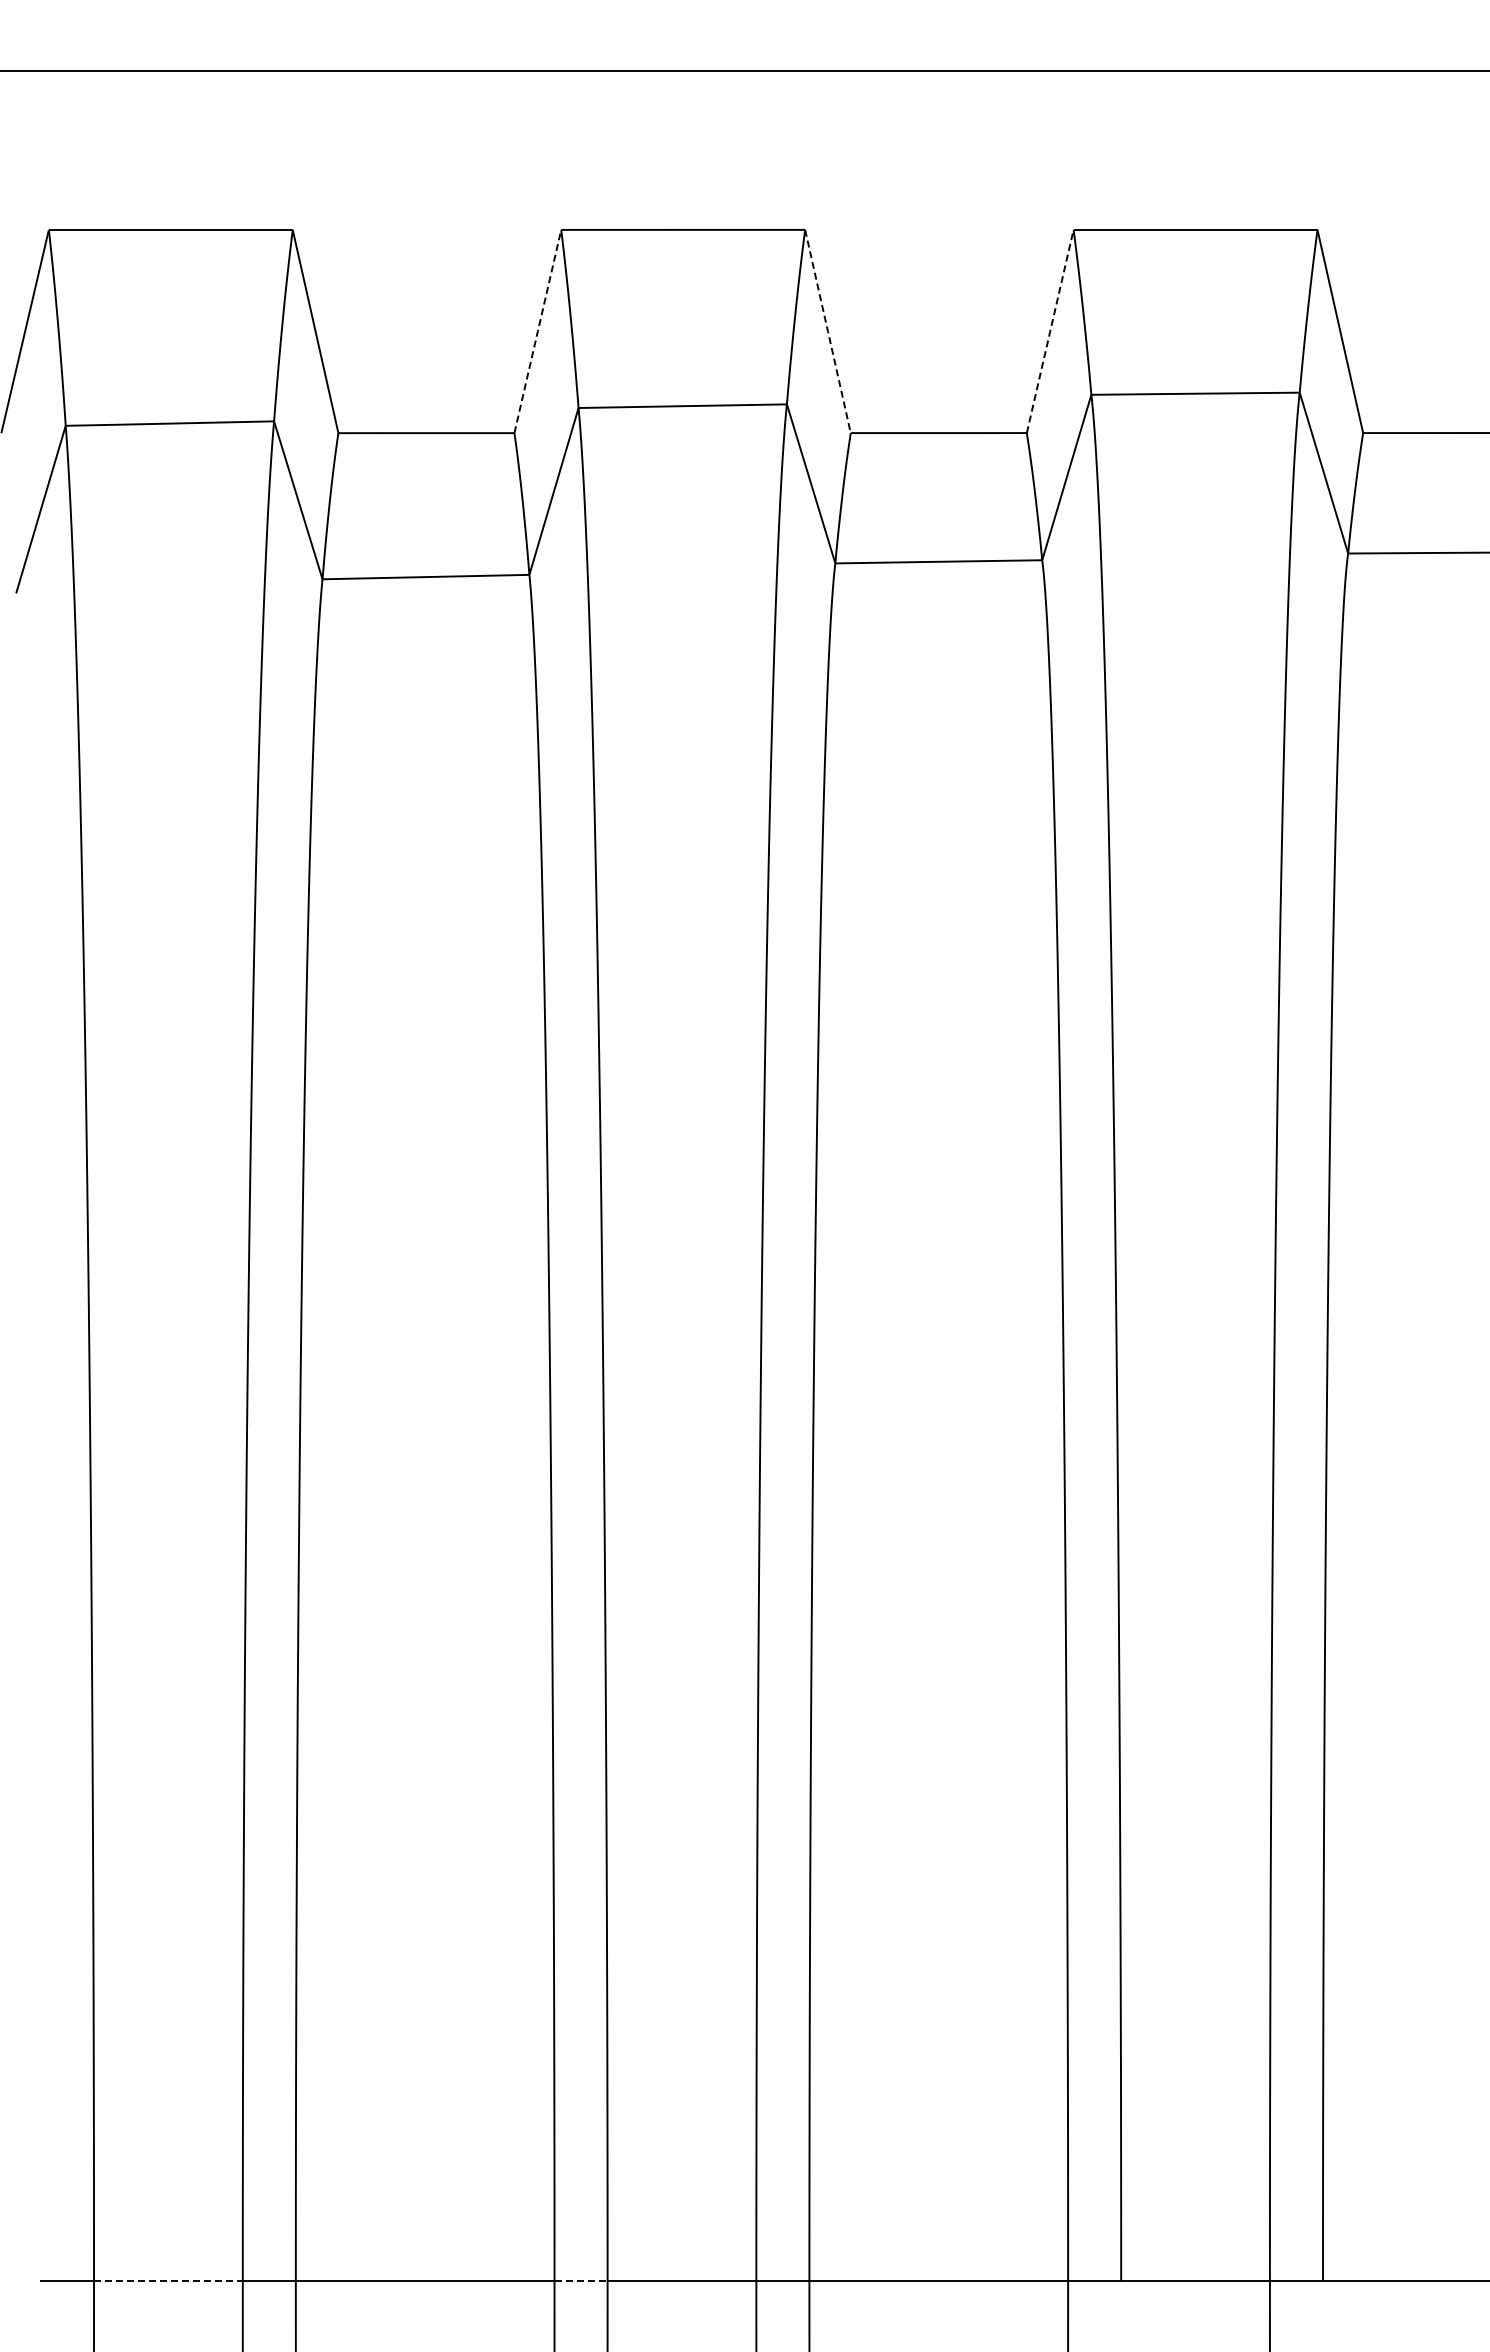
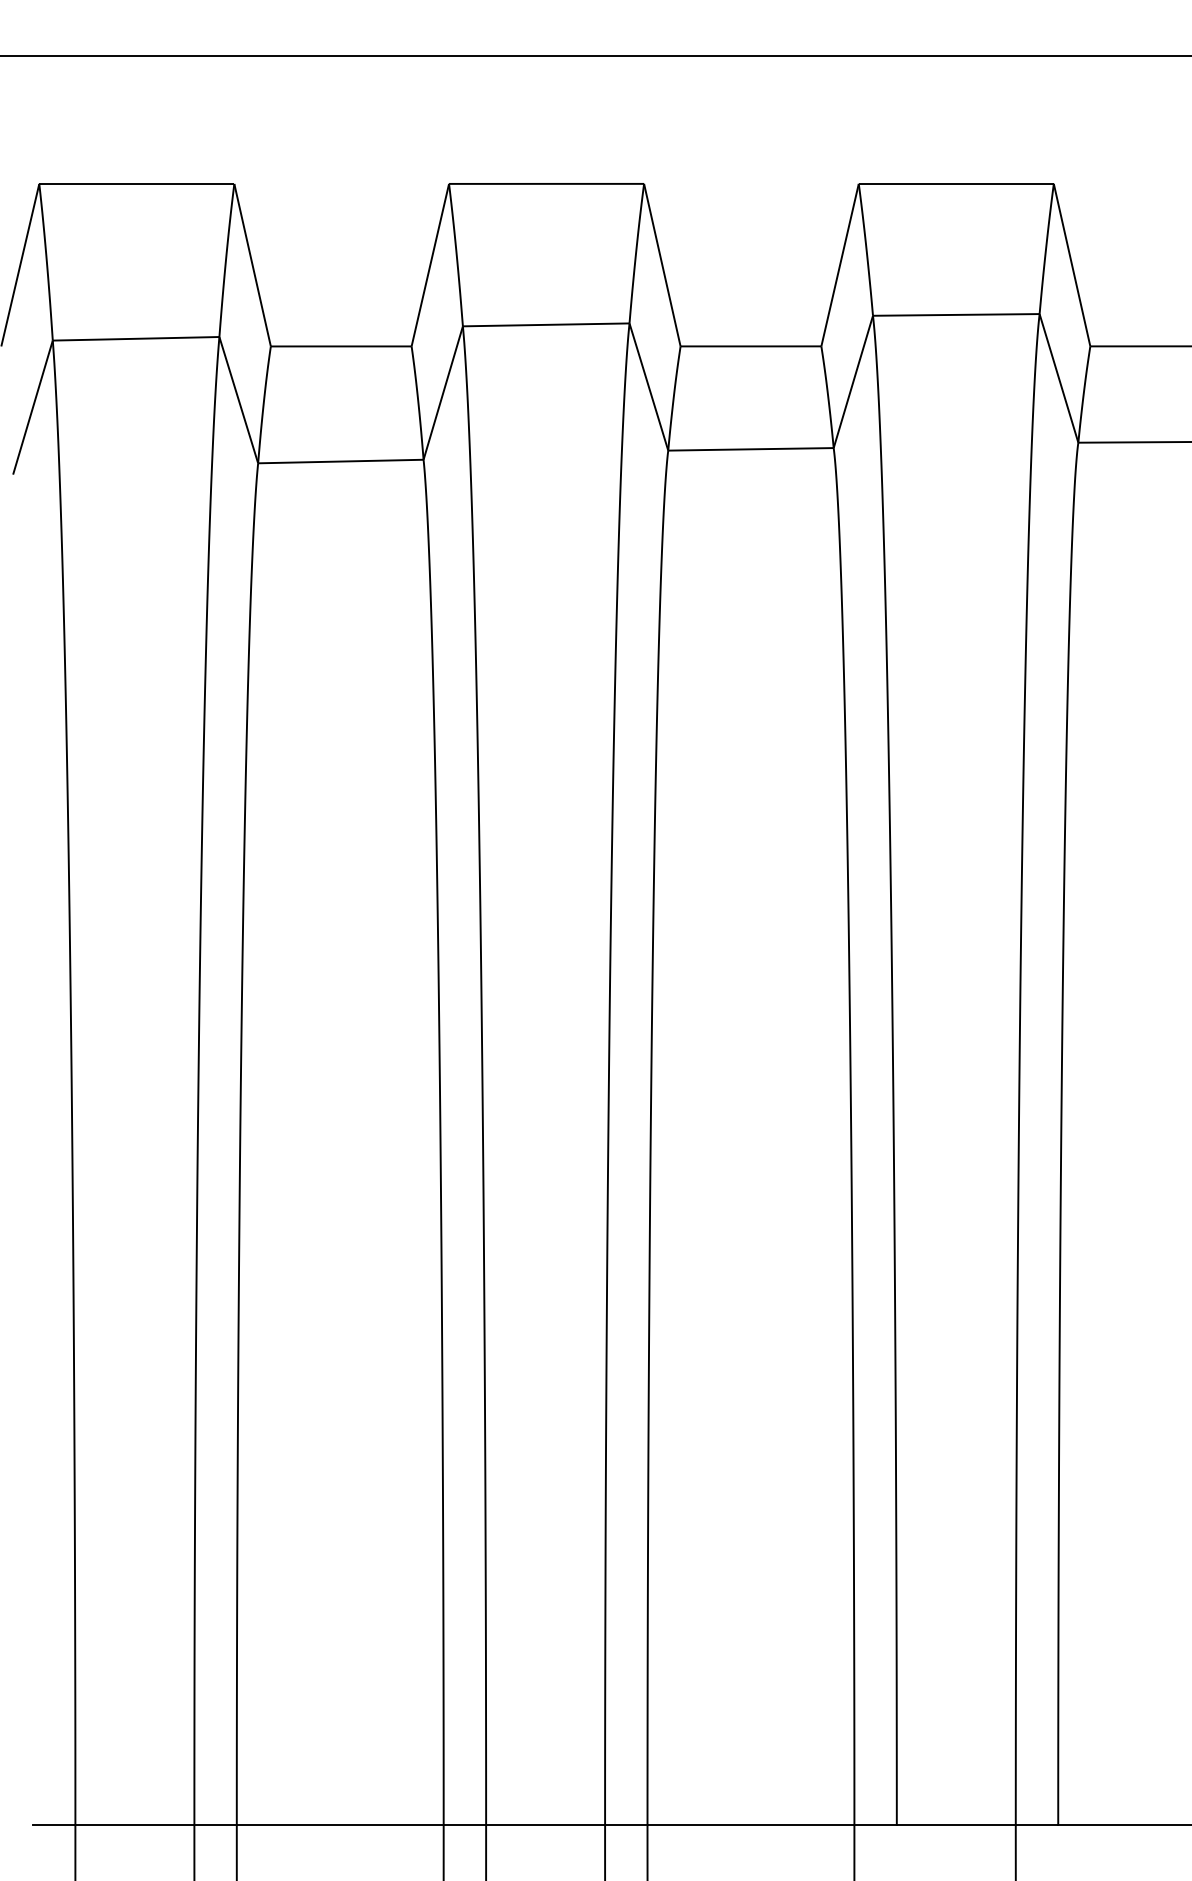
line: (827, 330) -> (661, 264), dashed -> solid
line: (537, 331) -> (430, 265), dashed -> solid
line: (1050, 331) -> (840, 265), dashed -> solid
line: (168, 2281) -> (134, 1824), dashed -> solid
line: (581, 2281) -> (465, 1824), dashed -> solid

